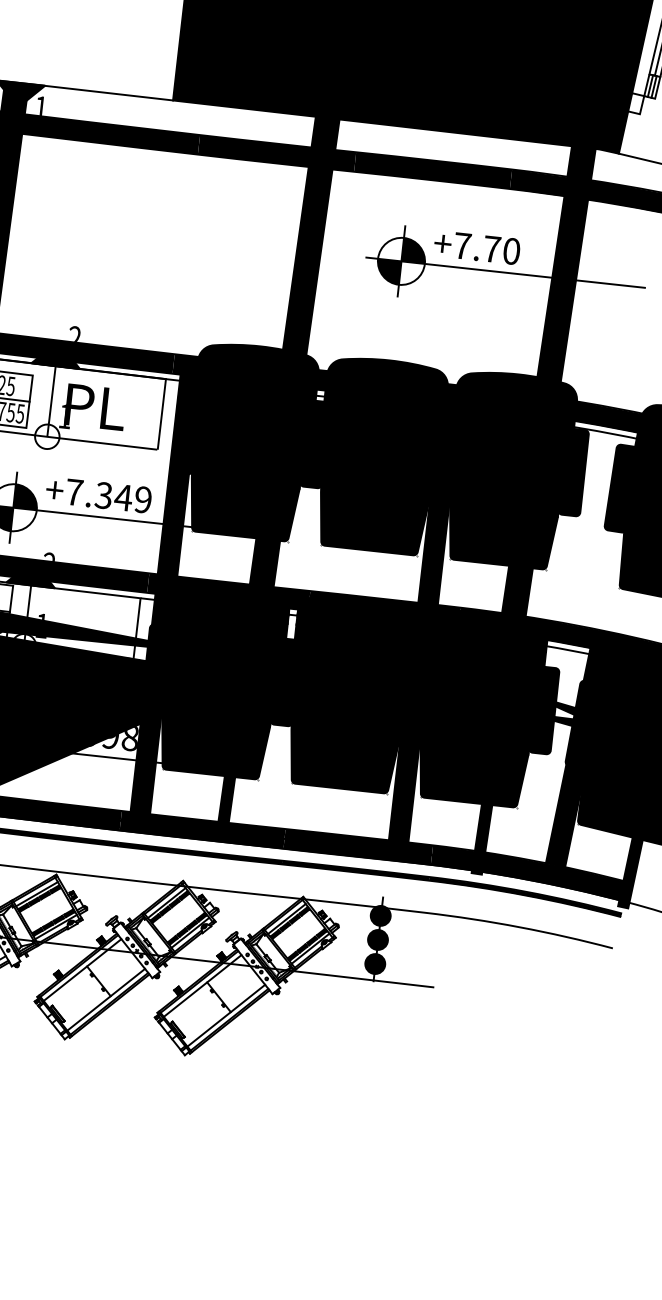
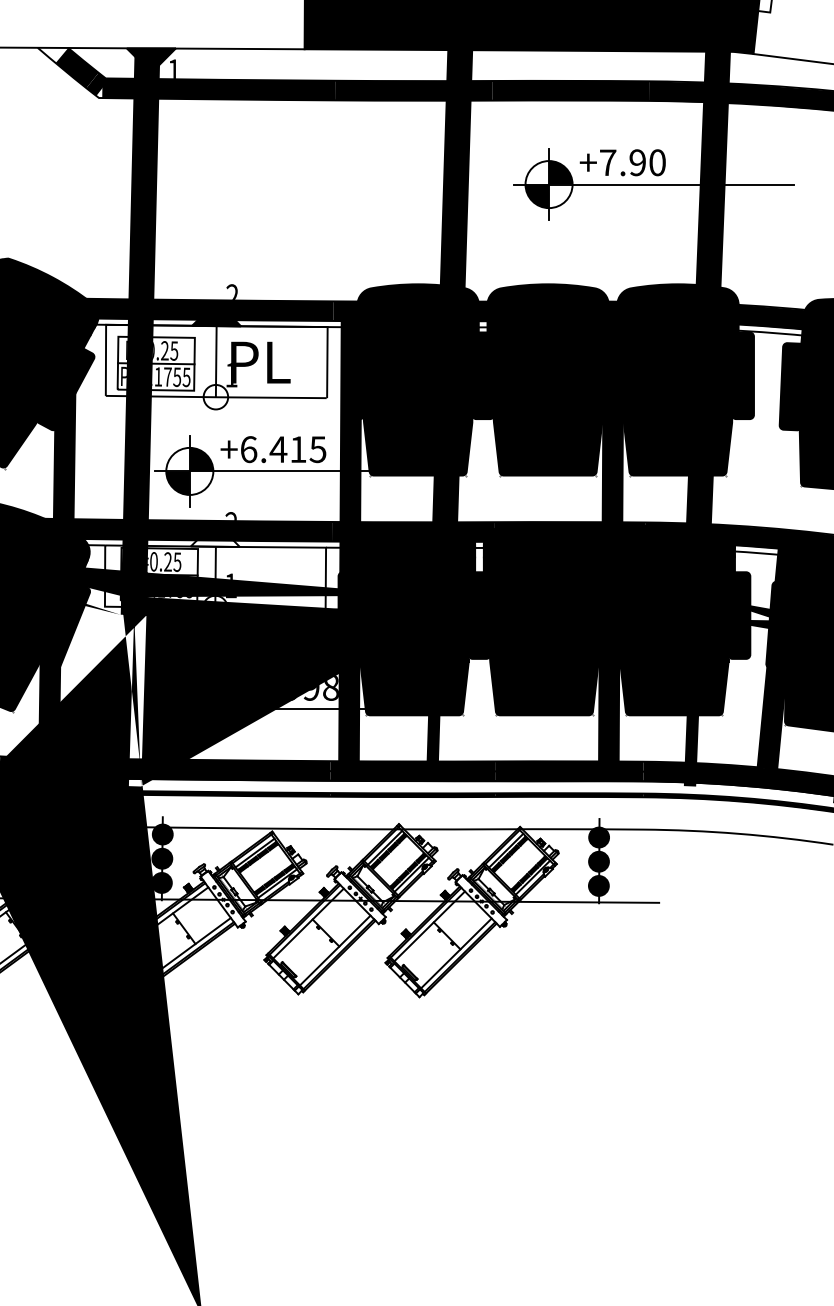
text: (491, 248) -> (637, 162), +7.70 -> +7.90
text: (108, 496) -> (283, 449), +7.349 -> +6.415
fill: (31, 573) -> (214, 534), removed

